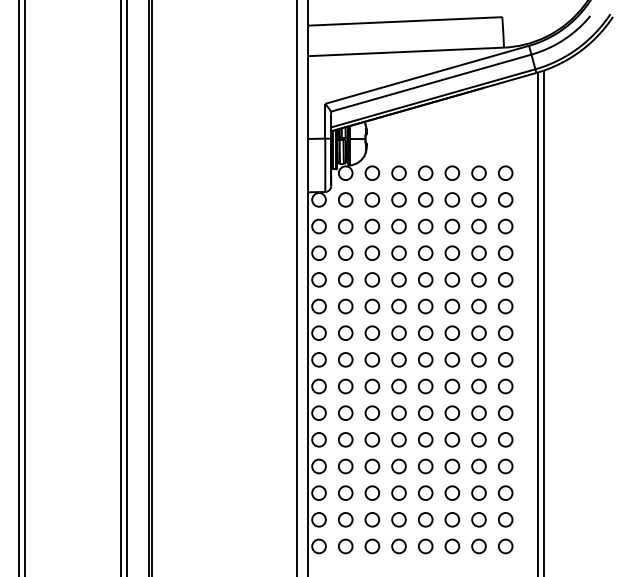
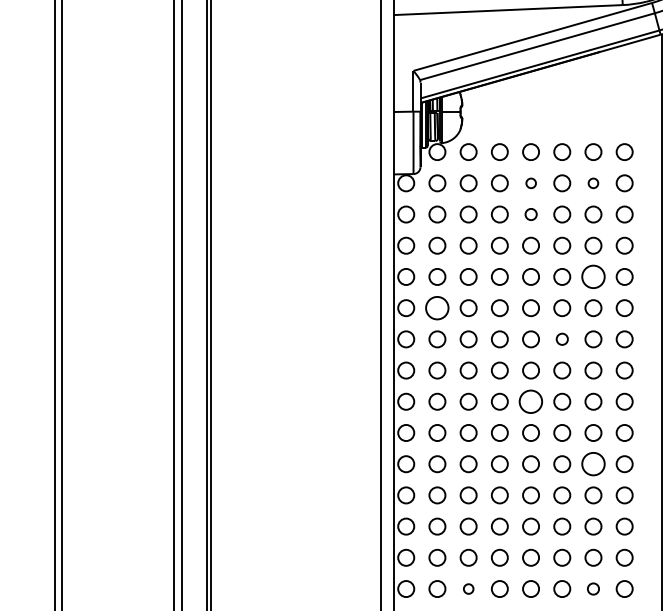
circle: (425, 199) -> (530, 182), size x0.6
circle: (478, 199) -> (592, 182), size x0.6
circle: (425, 226) -> (530, 214), size x0.7
circle: (478, 279) -> (592, 276), size x1.4
circle: (345, 306) -> (437, 308), size x1.4
circle: (452, 332) -> (562, 338), size x0.7
circle: (425, 386) -> (530, 401), size x1.4
circle: (478, 439) -> (592, 463), size x1.4
circle: (372, 546) -> (468, 589), size x0.6
circle: (478, 546) -> (592, 589), size x0.7

